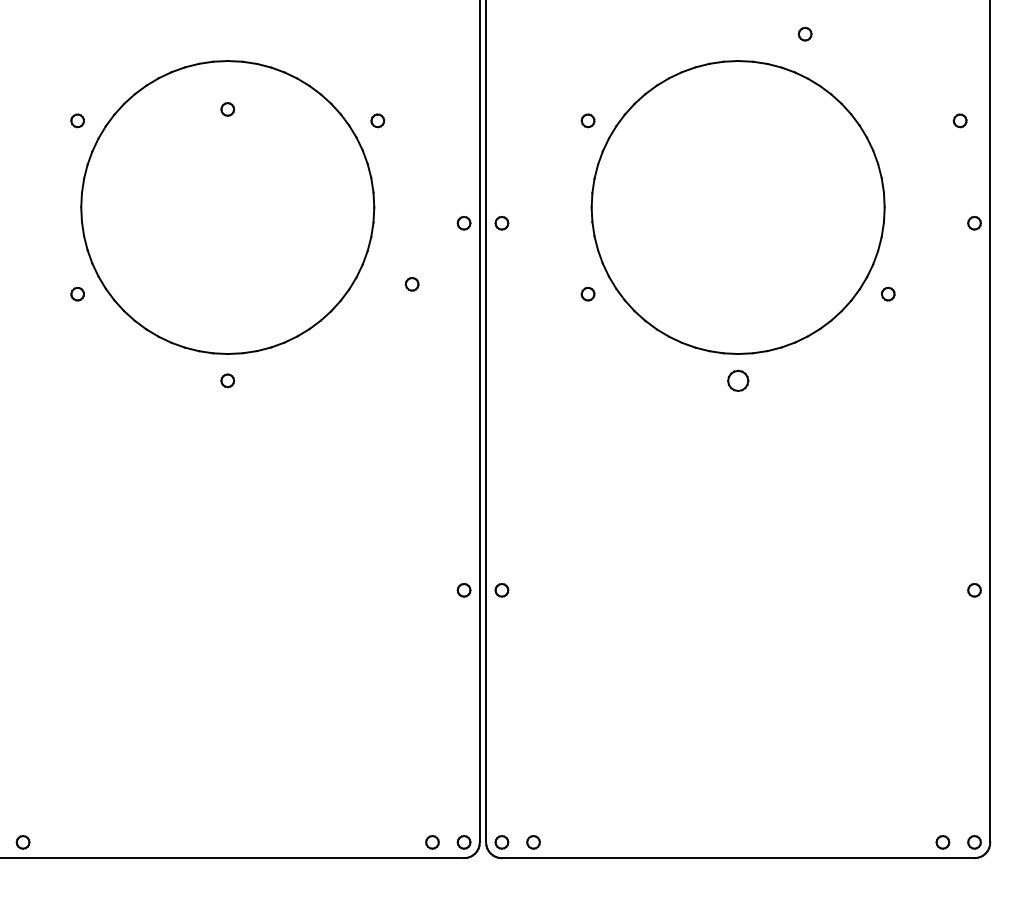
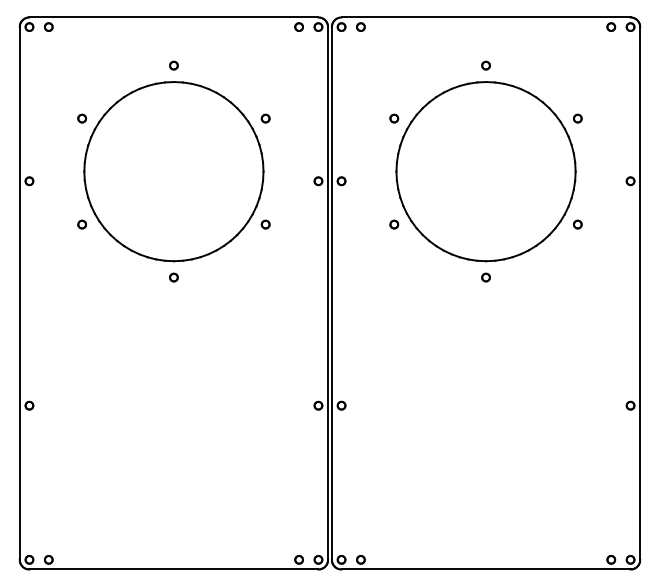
part: (804, 33) -> (485, 65), moved
part: (227, 109) -> (173, 65), moved
part: (959, 120) -> (577, 118), moved
part: (411, 284) -> (265, 224), moved
part: (737, 380) -> (485, 277), size x0.62

